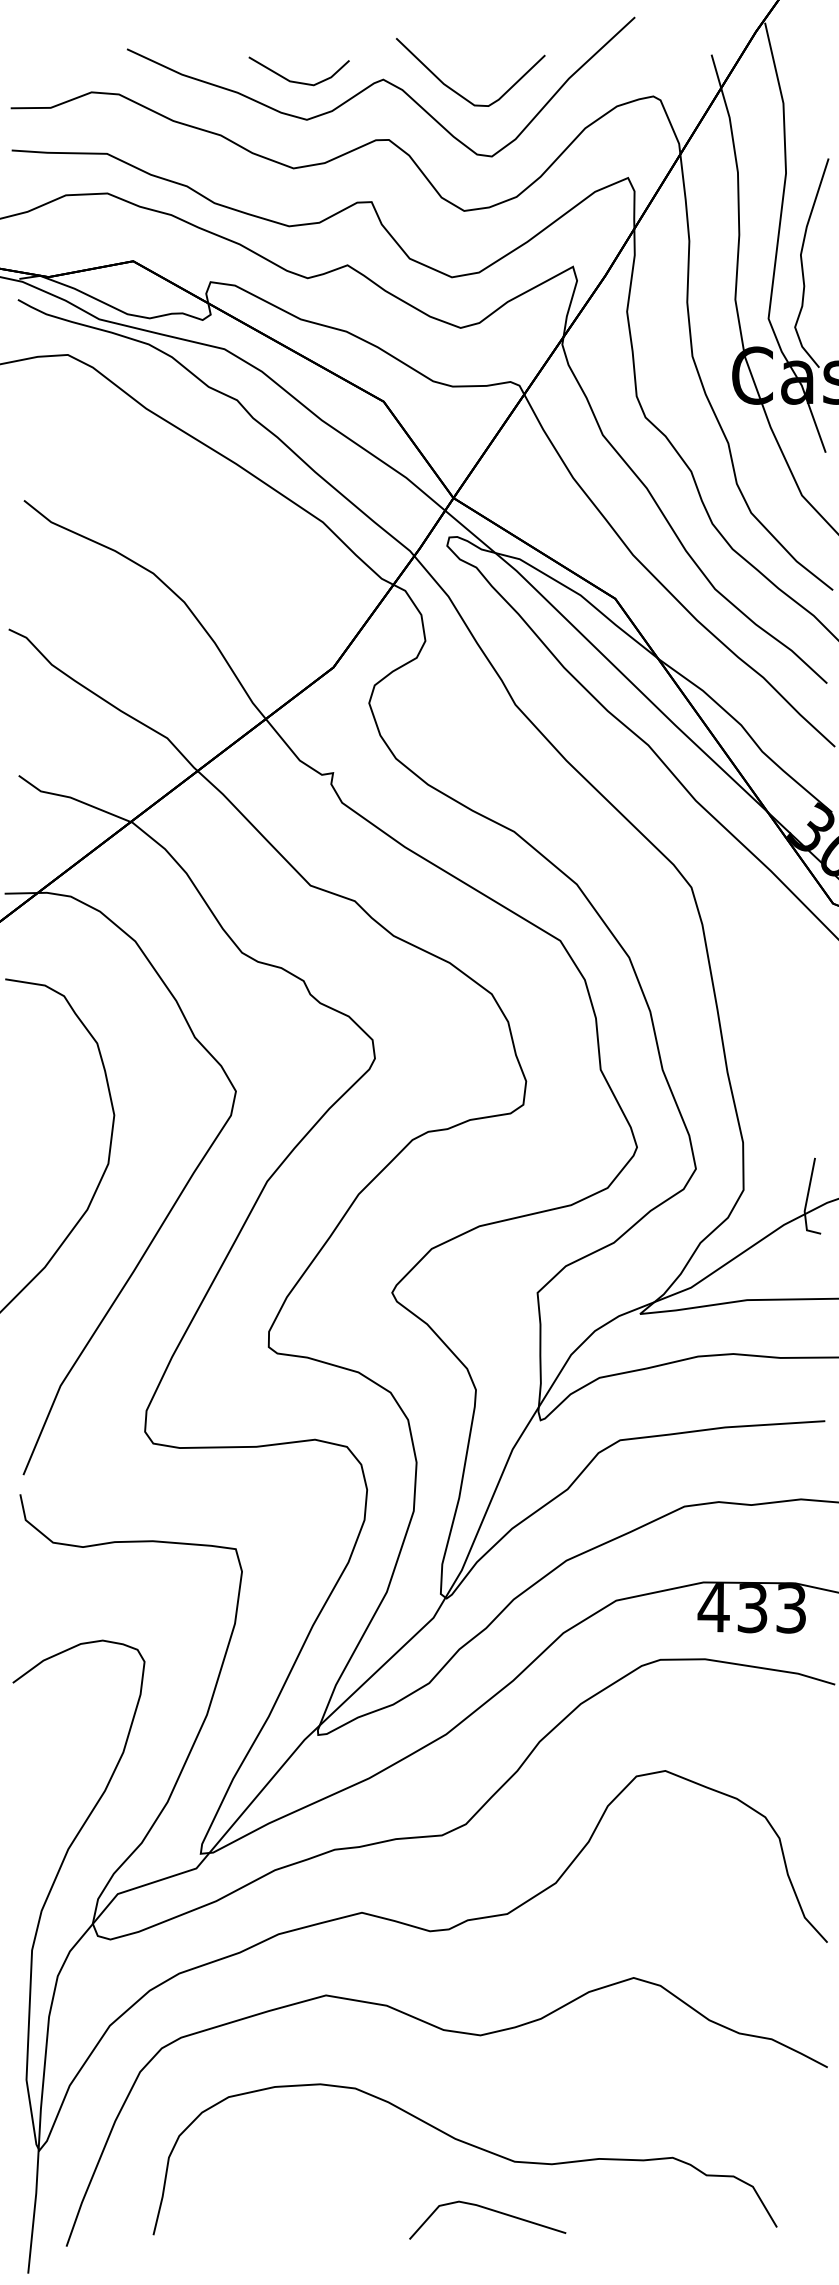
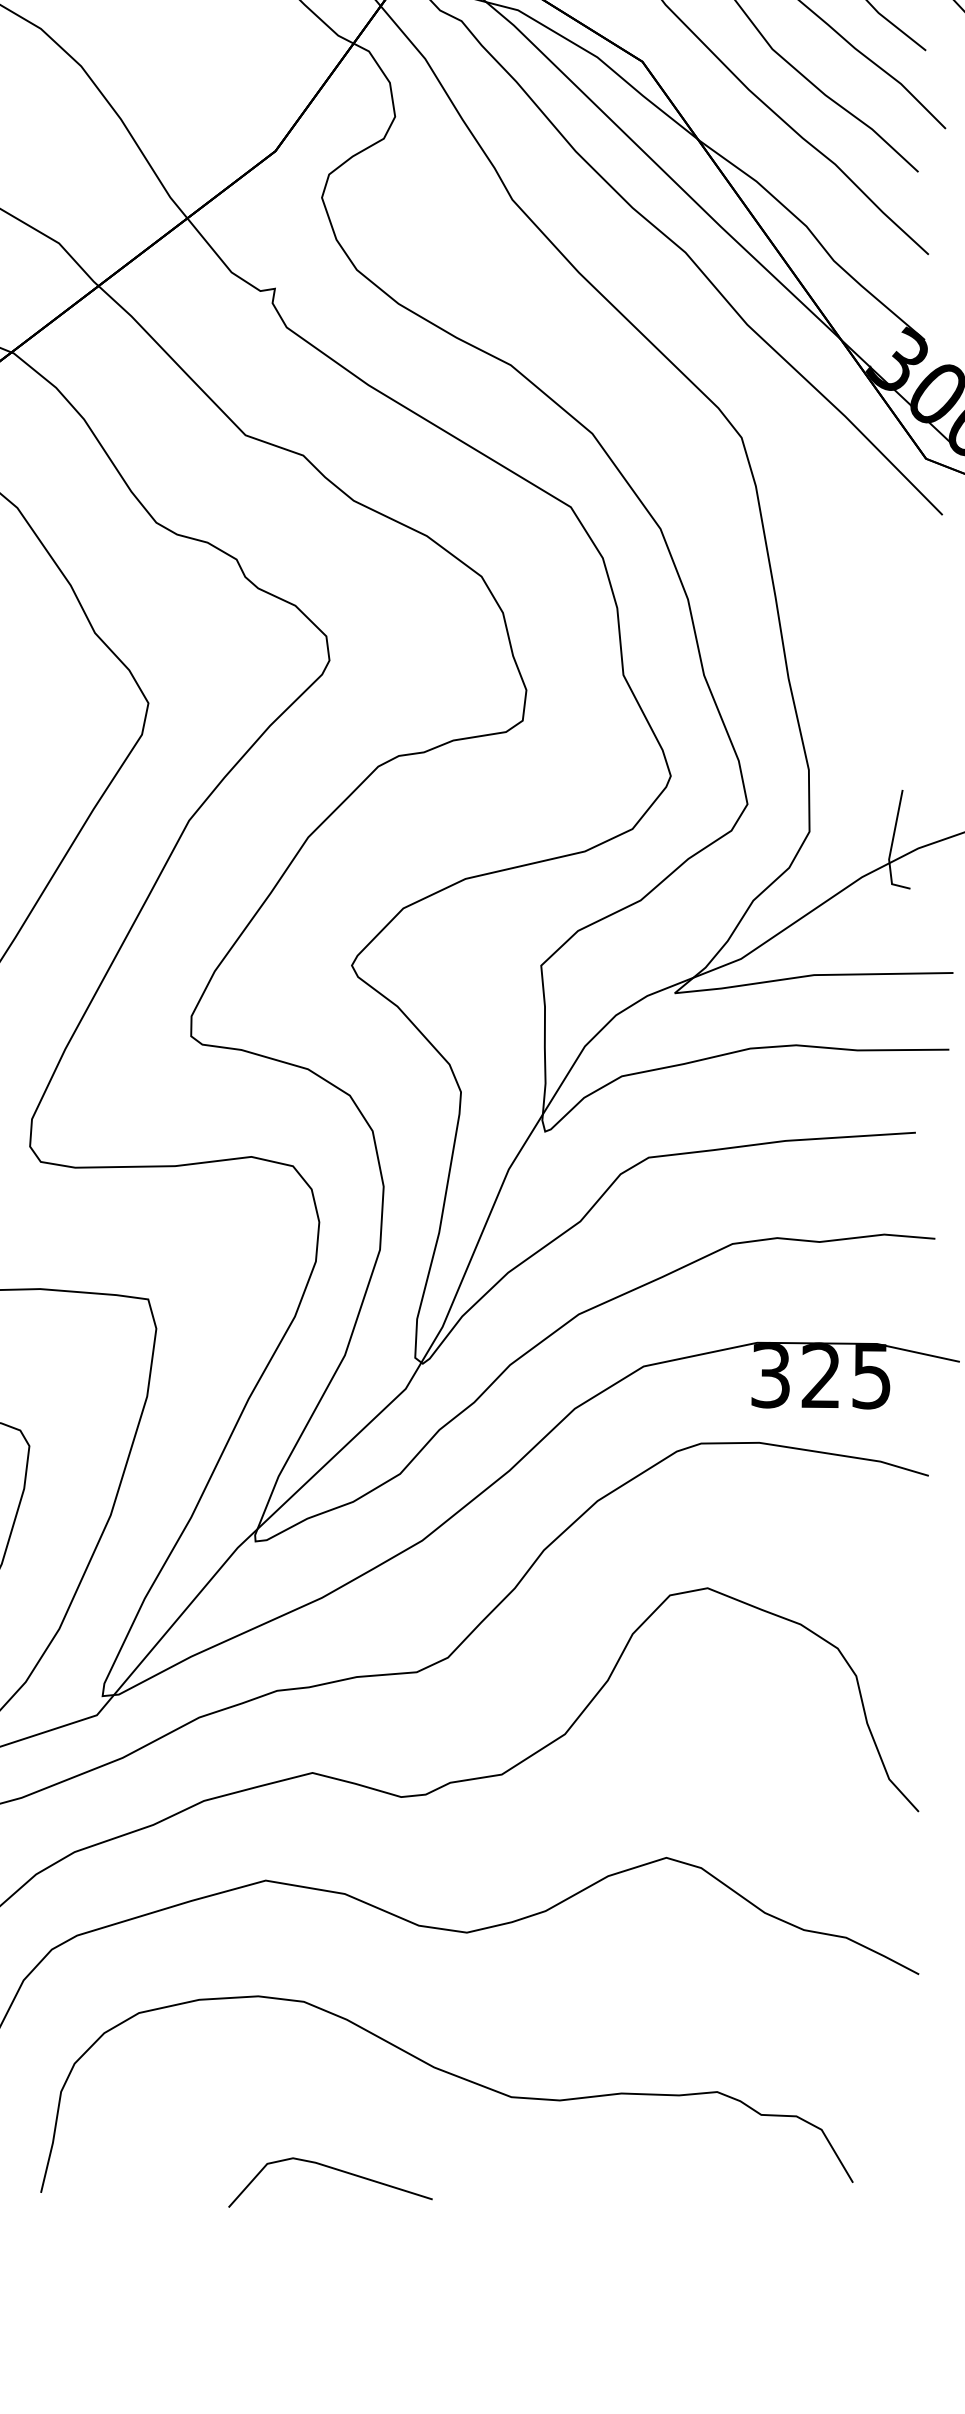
text: (751, 1607) -> (819, 1375), 433 -> 325
part: (489, 2210) -> (332, 2169), moved

